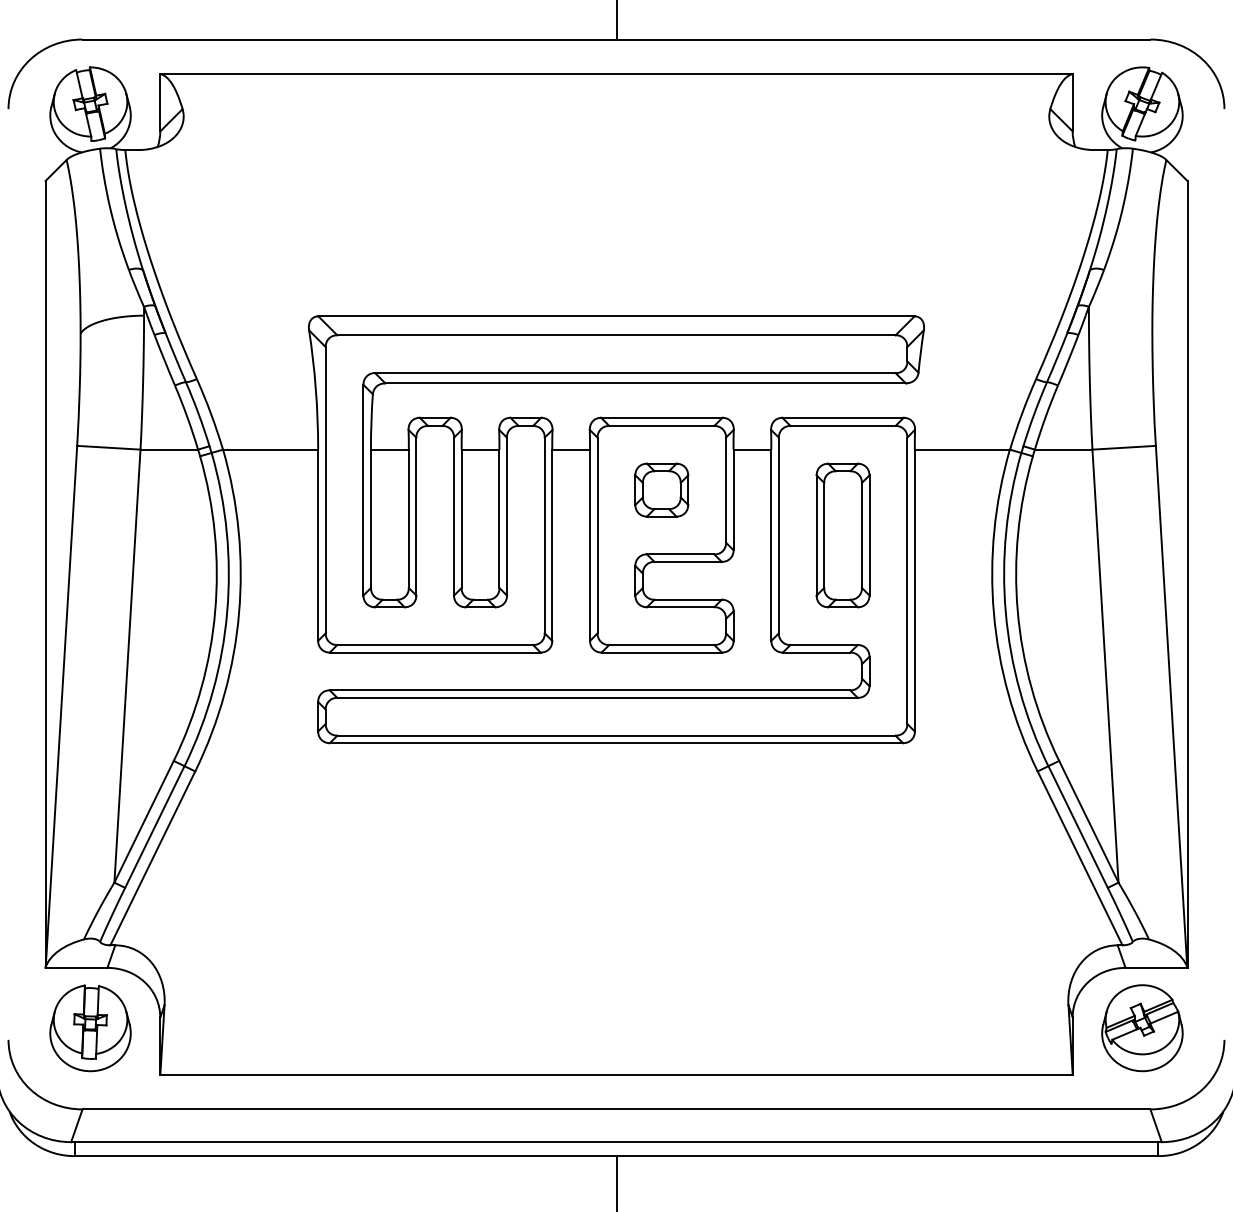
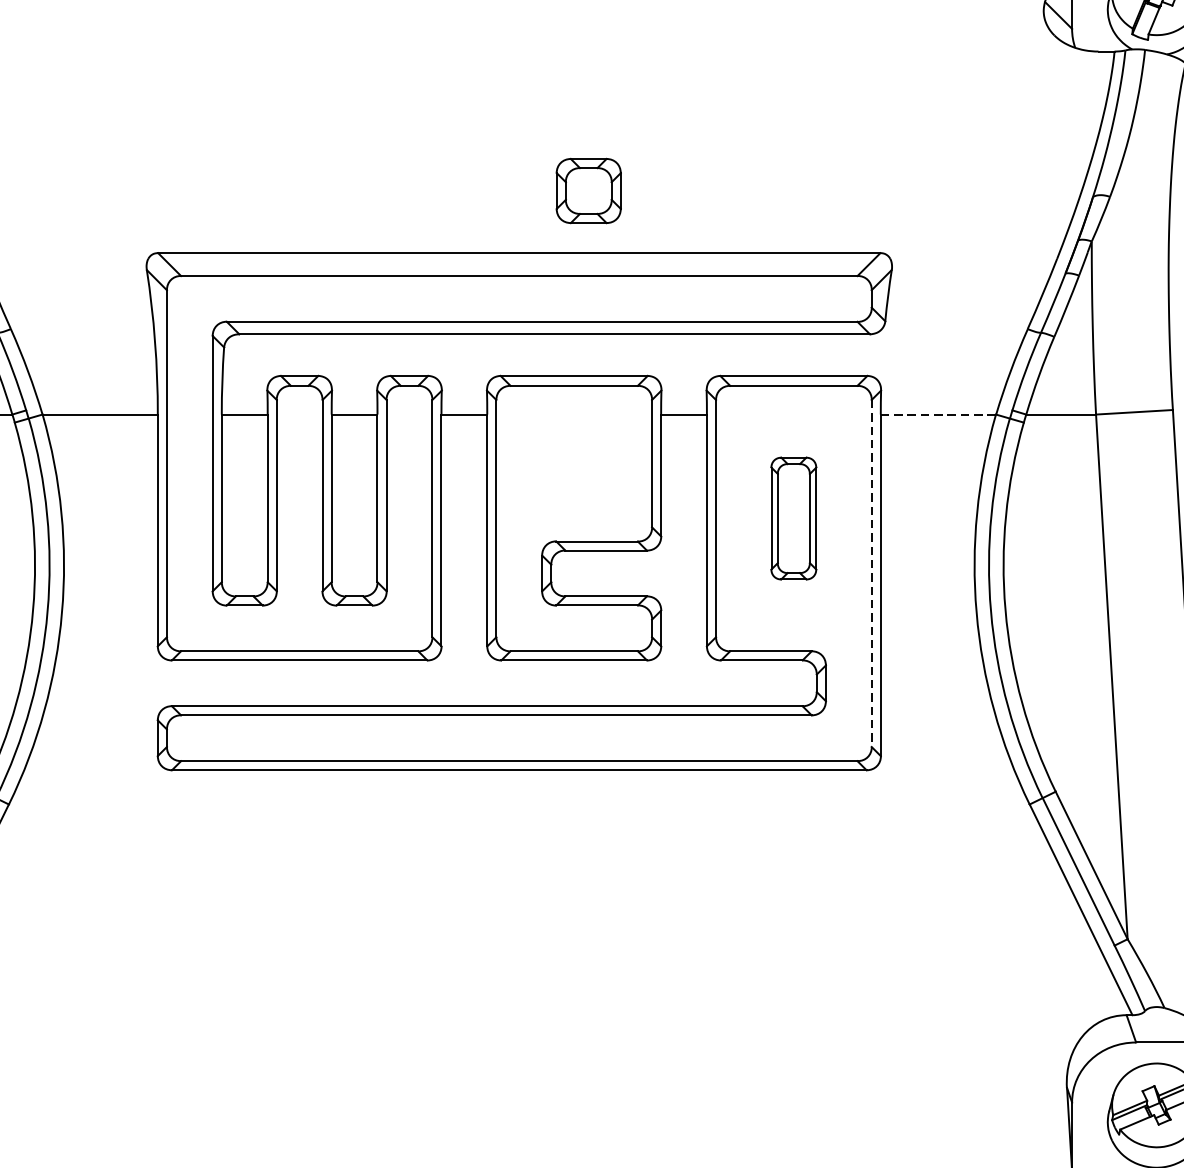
line: (962, 449) -> (938, 414), solid -> dashed
part: (661, 489) -> (588, 190), moved
part: (842, 535) -> (793, 518), size x0.7
line: (907, 581) -> (871, 574), solid -> dashed

